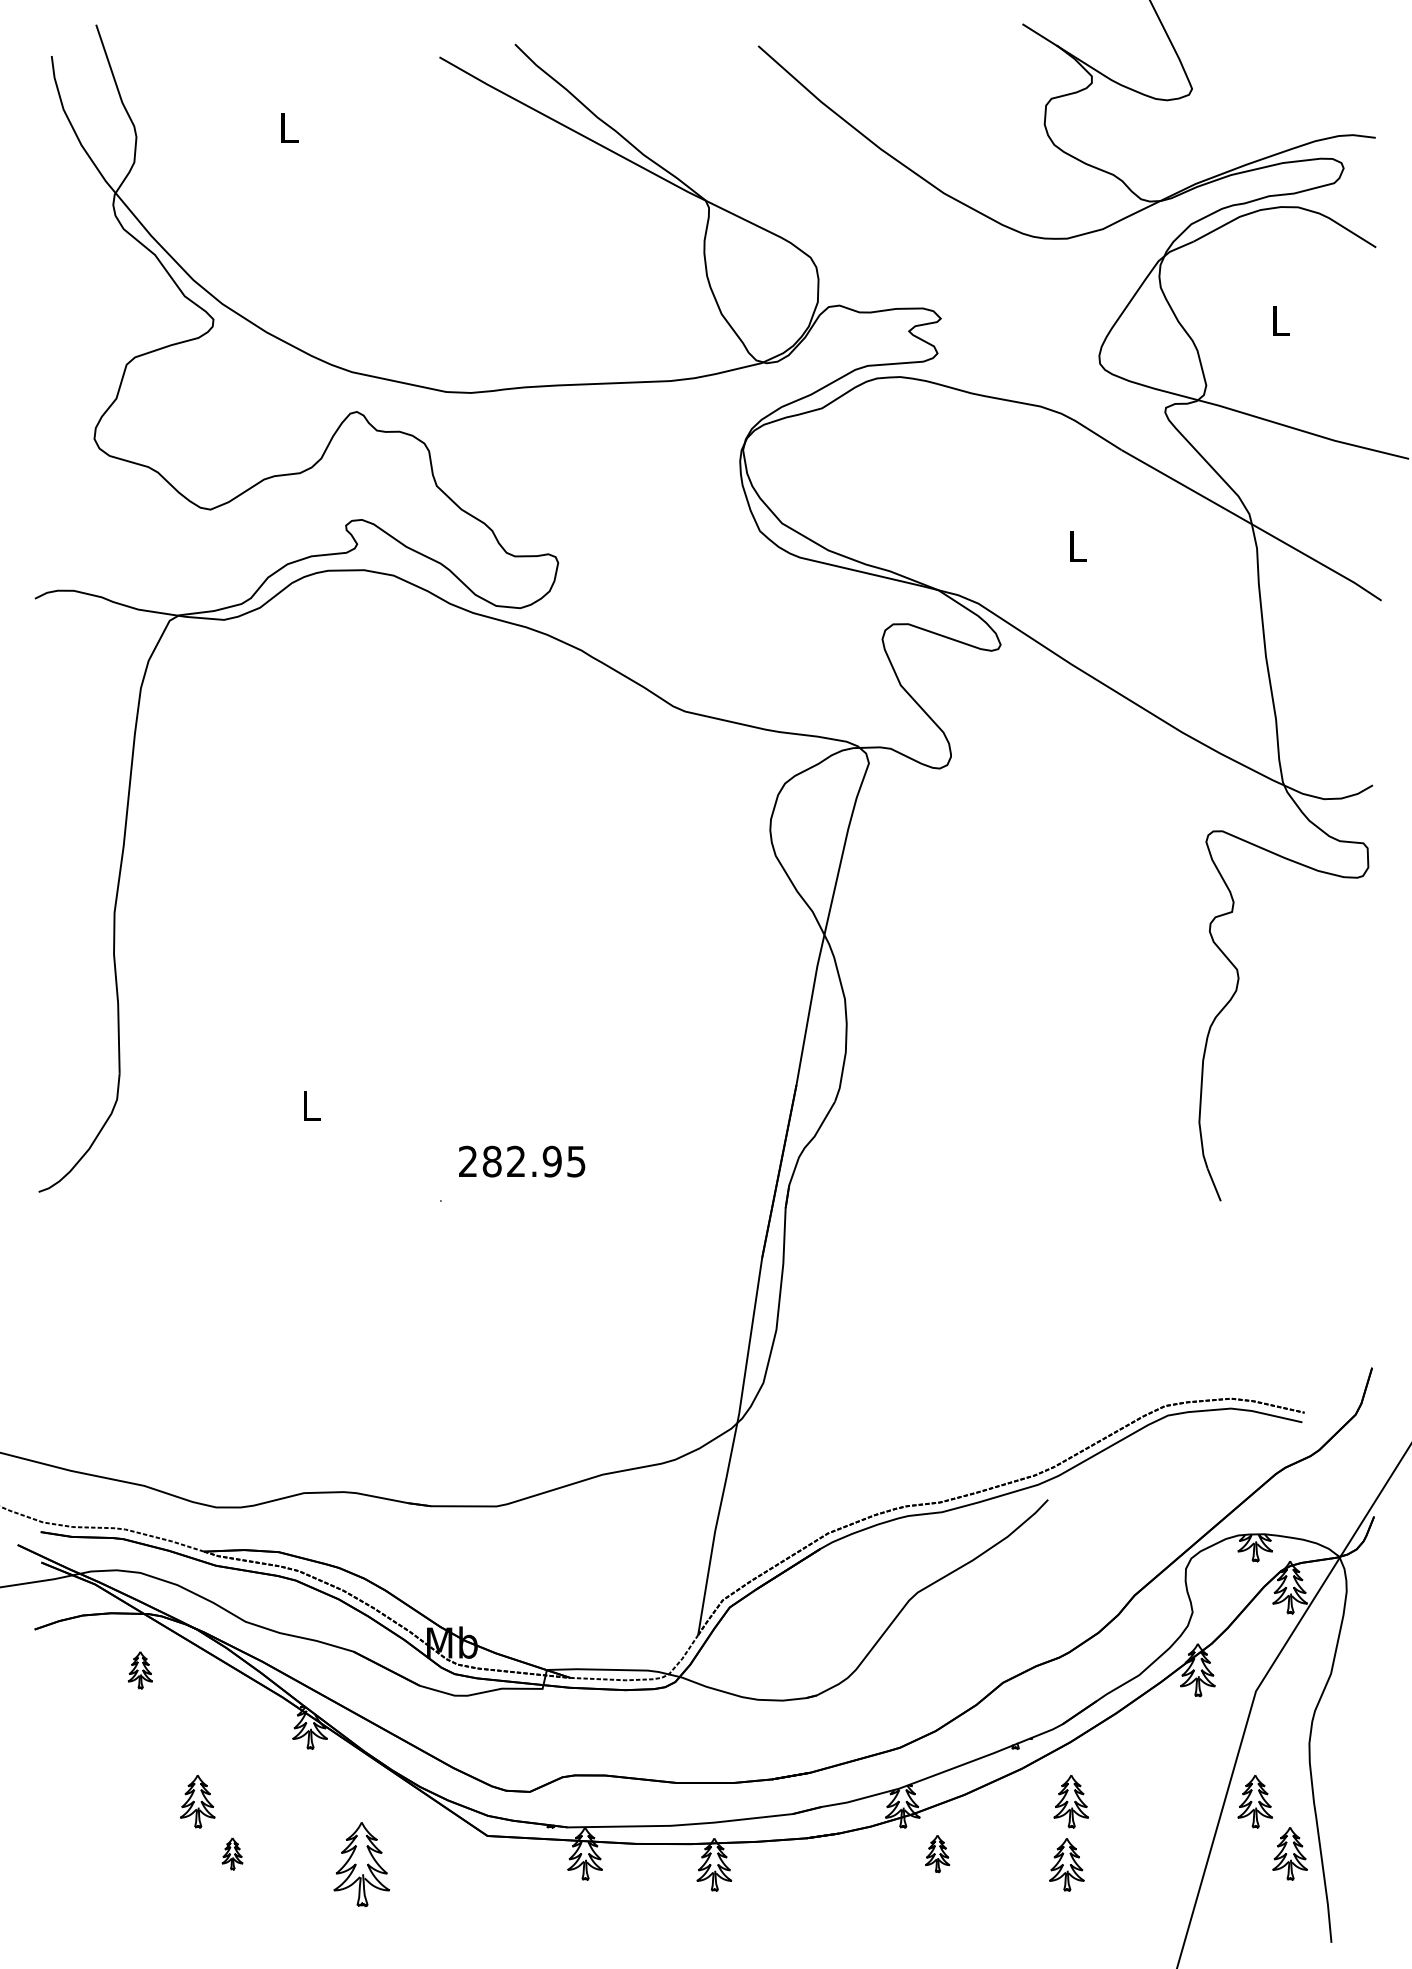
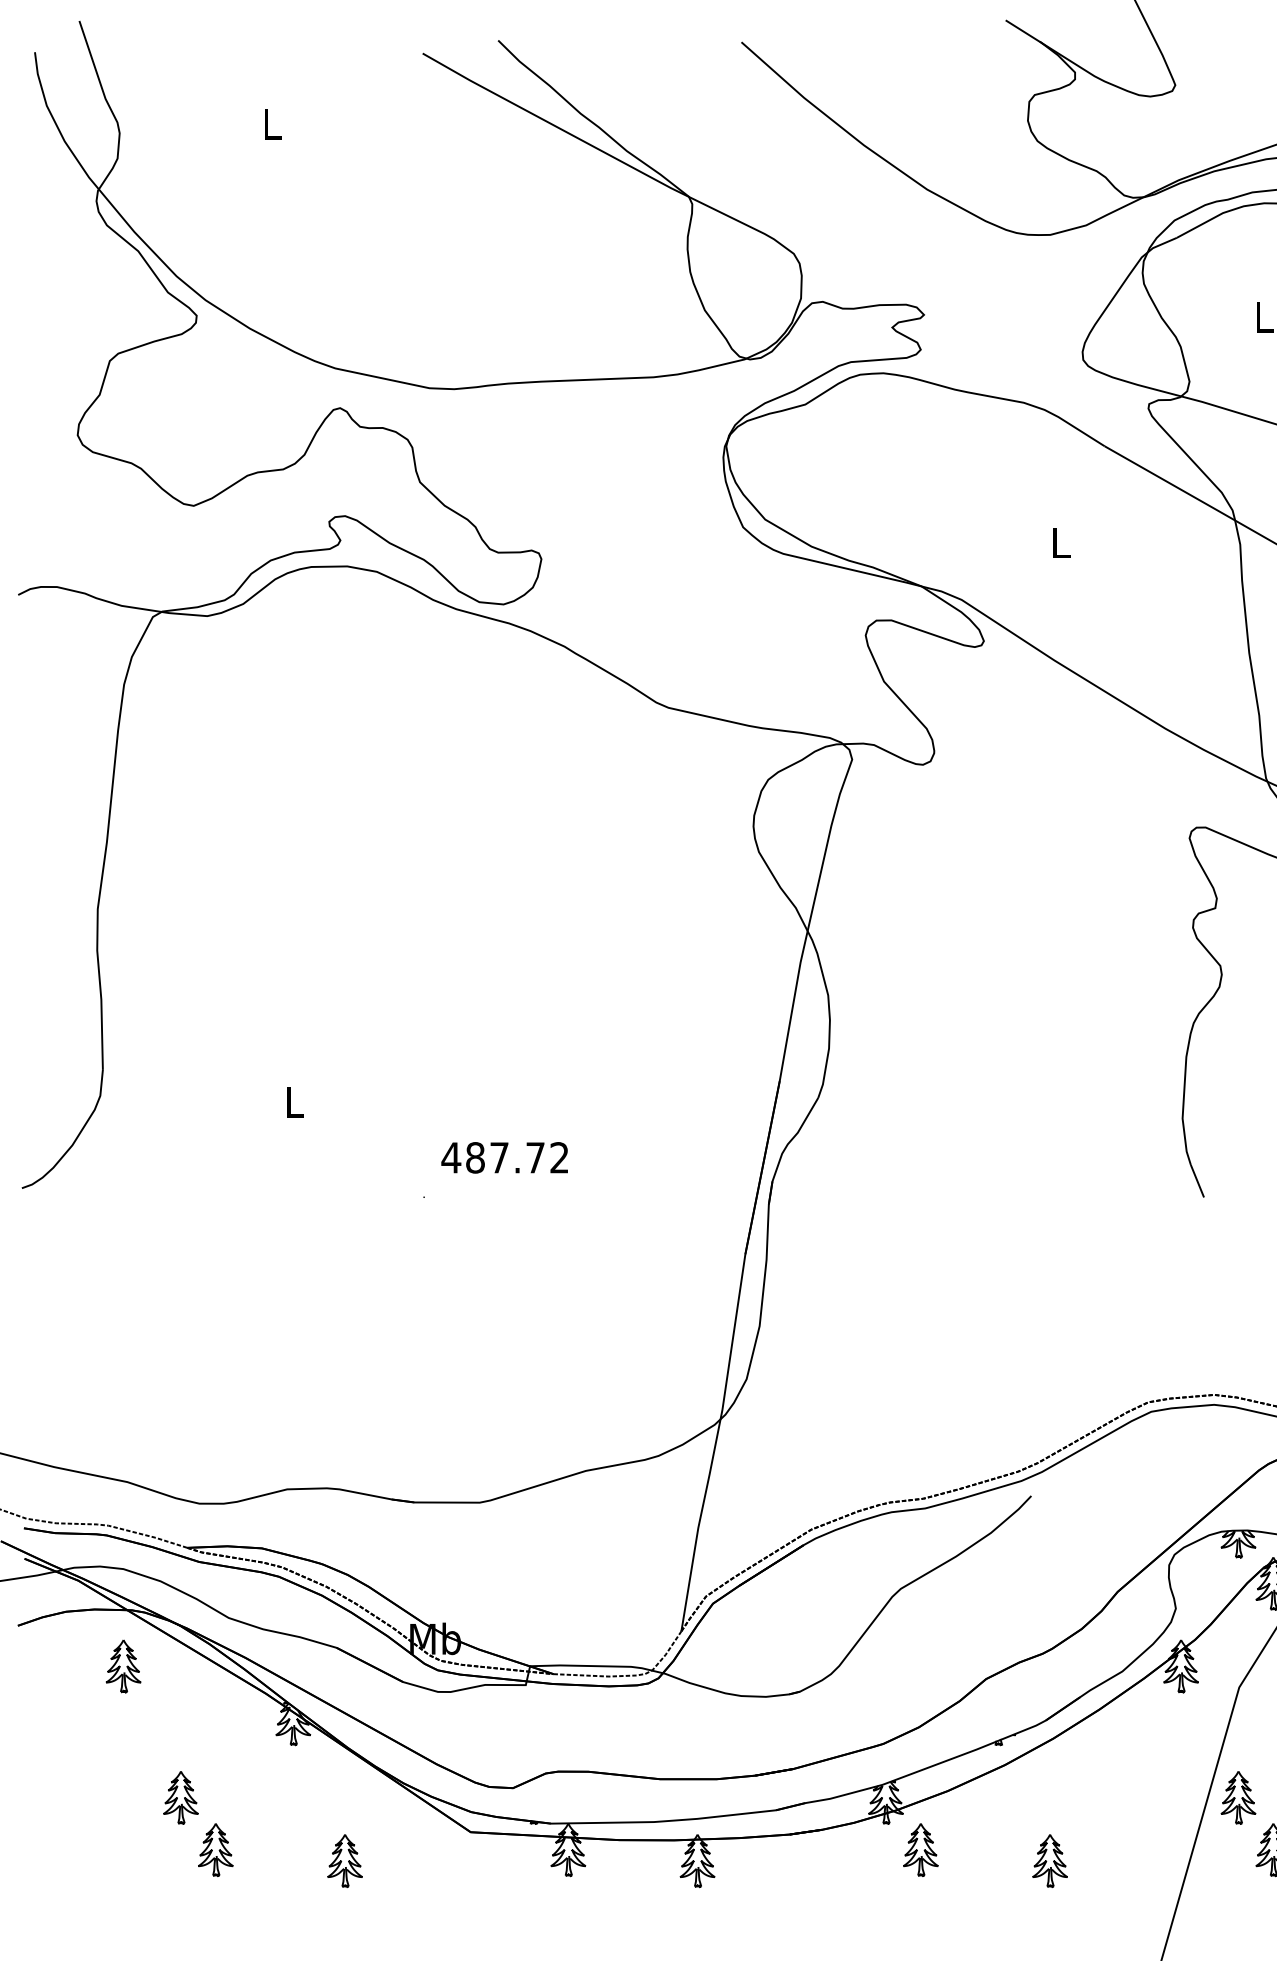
text: (521, 1161) -> (504, 1157), 282.95 -> 487.72
part: (140, 1670) -> (123, 1666), size x1.43
part: (1070, 1801) -> (1053, 1797), removed
part: (232, 1853) -> (215, 1849), size x1.67
part: (937, 1853) -> (920, 1849), size x1.43
part: (361, 1864) -> (344, 1860), size x0.62

